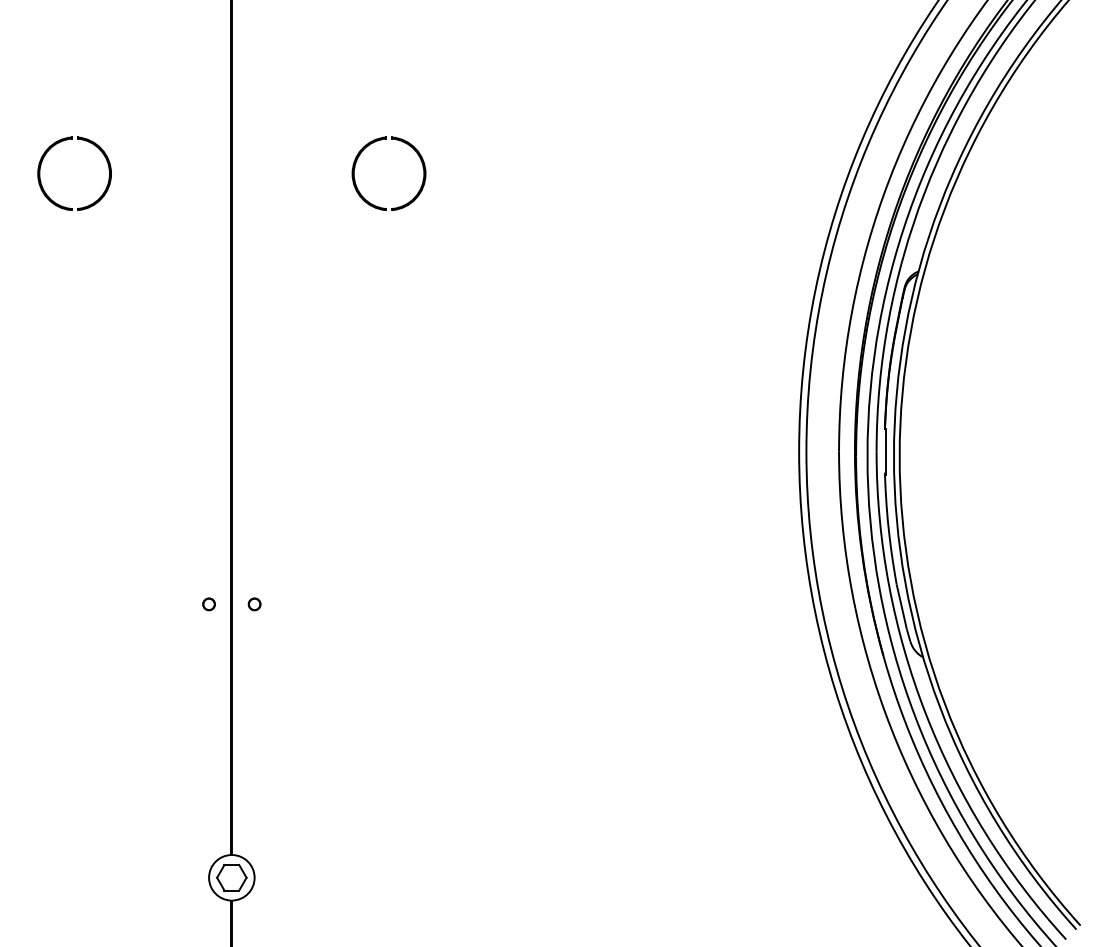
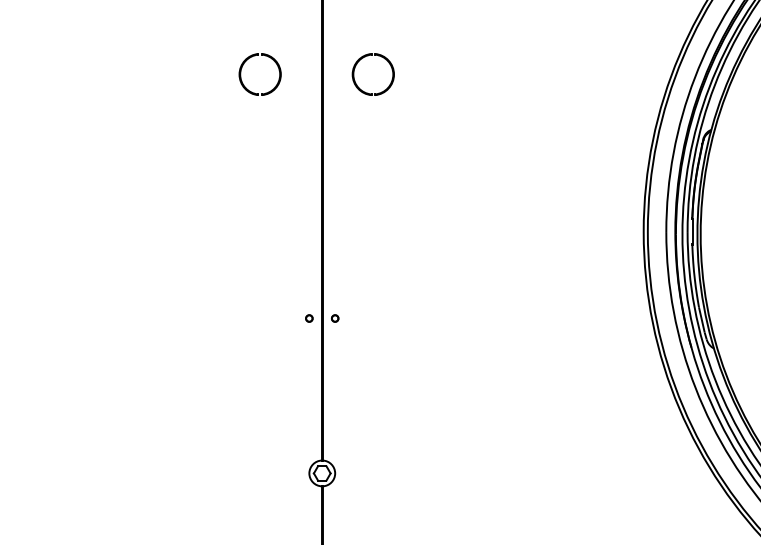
part: (359, 159) -> (356, 66), moved
part: (41, 173) -> (241, 74), moved

